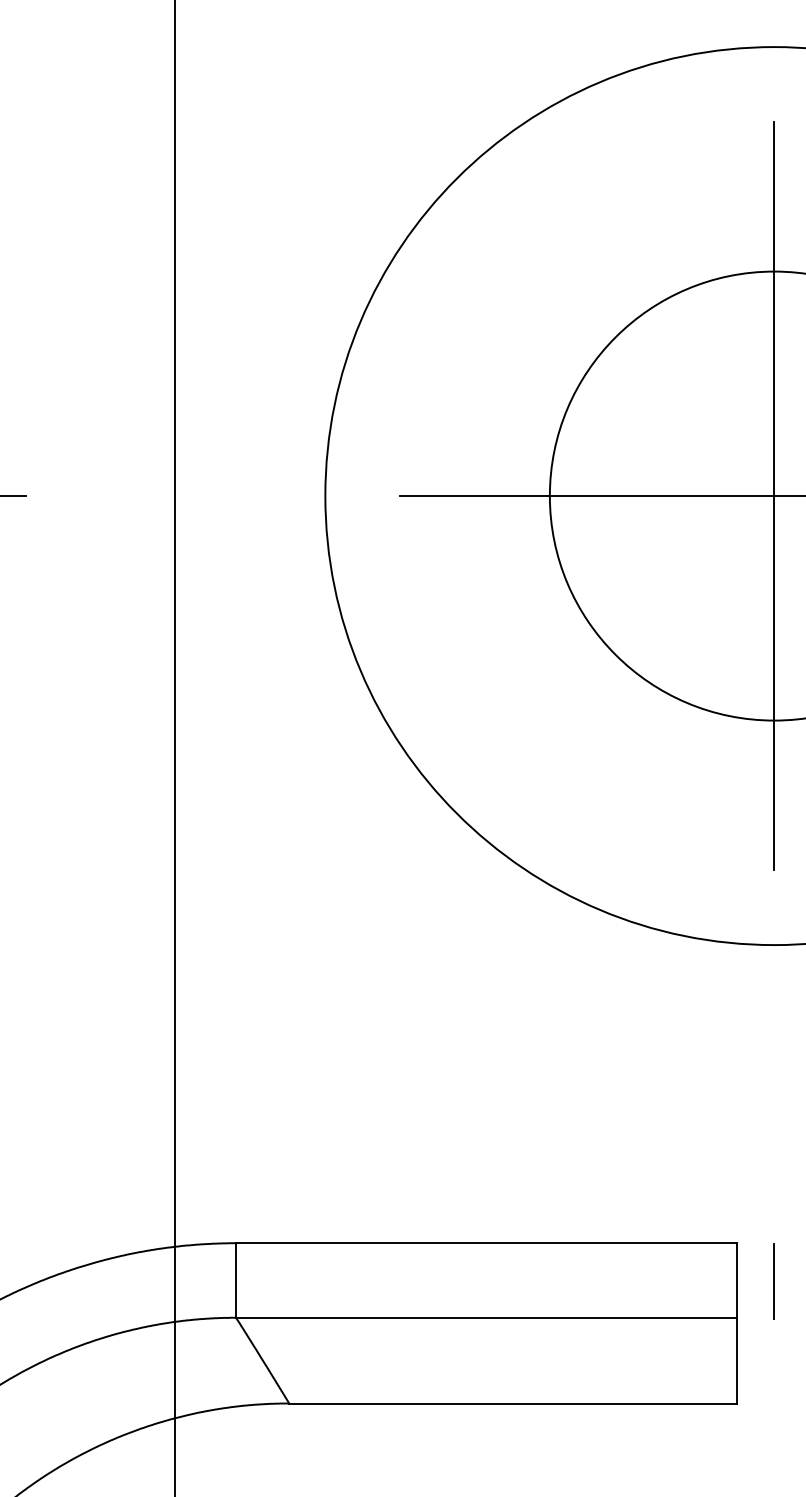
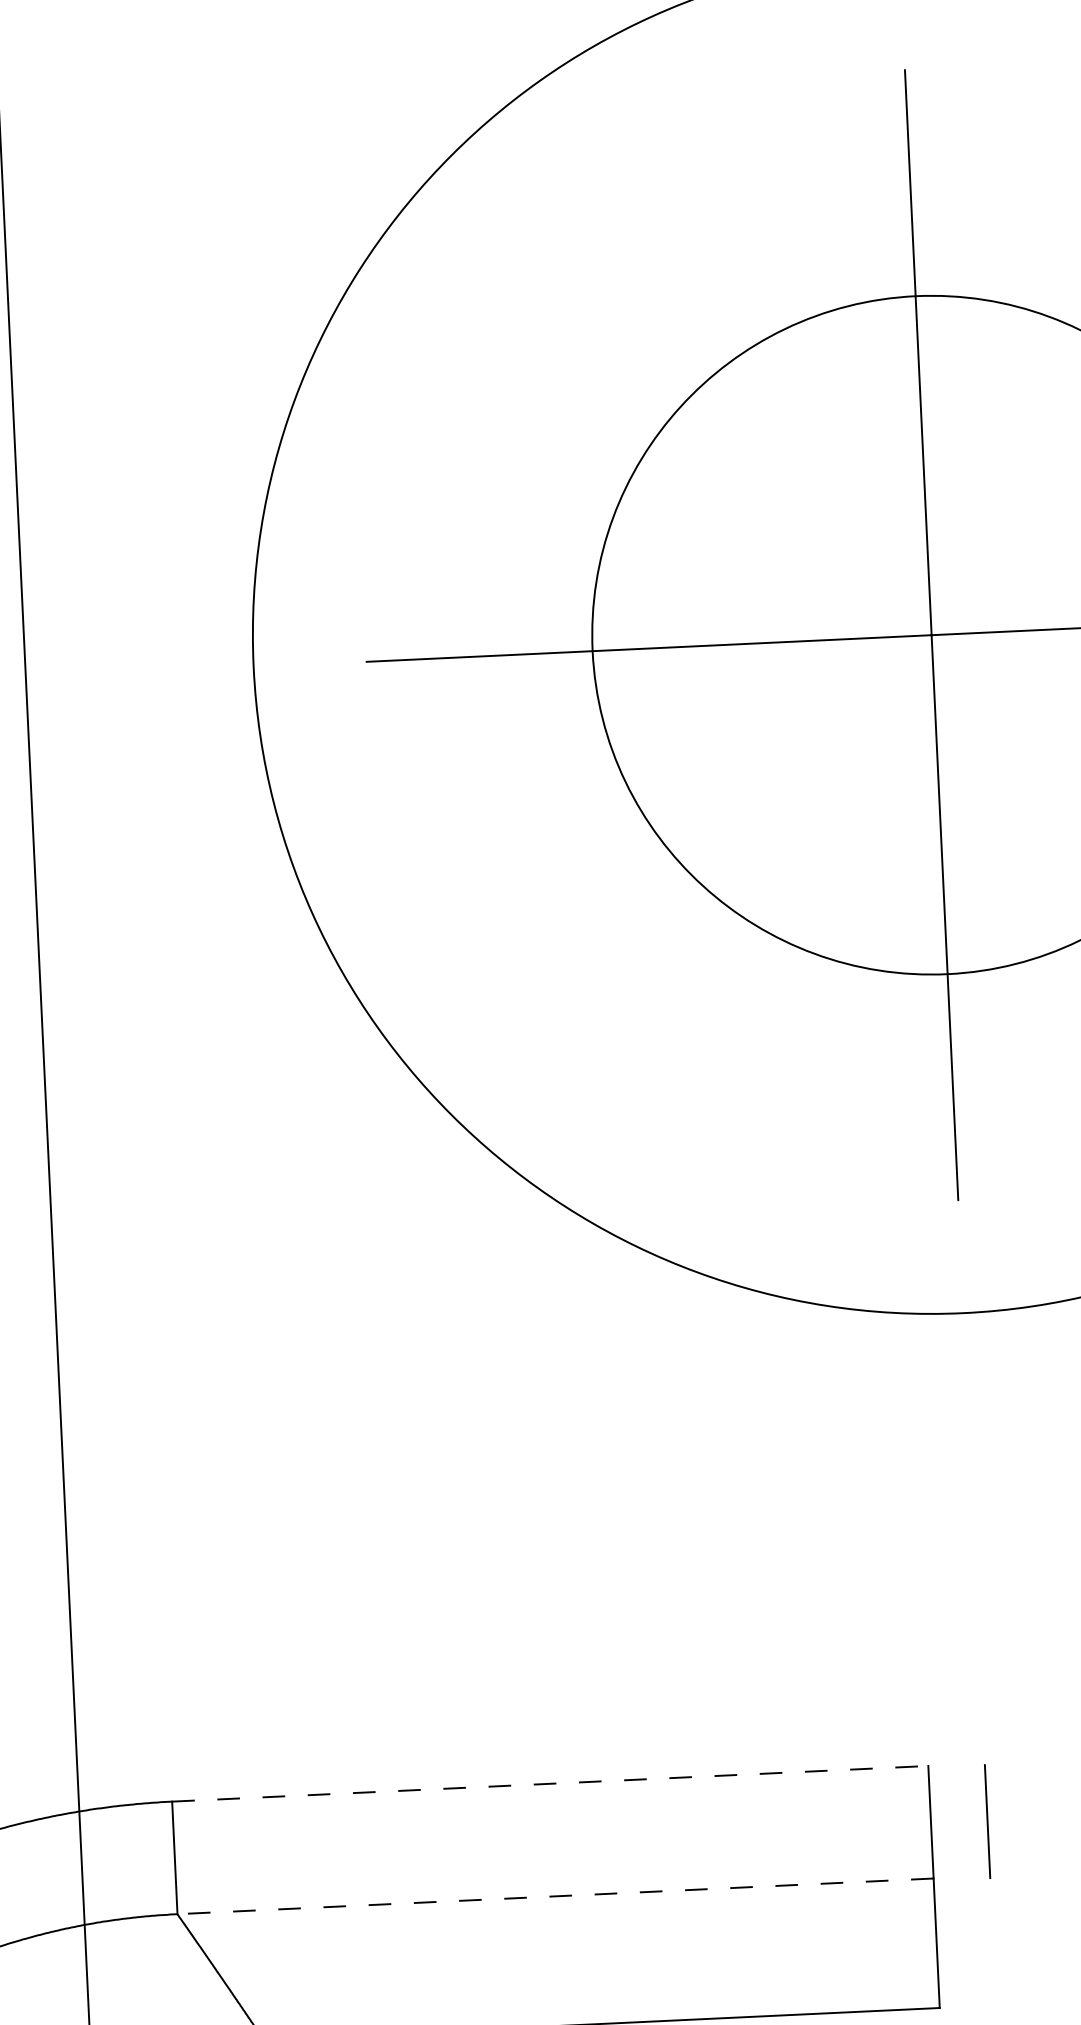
line: (487, 1243) -> (551, 1784), solid -> dashed
line: (486, 1317) -> (555, 1895), solid -> dashed

